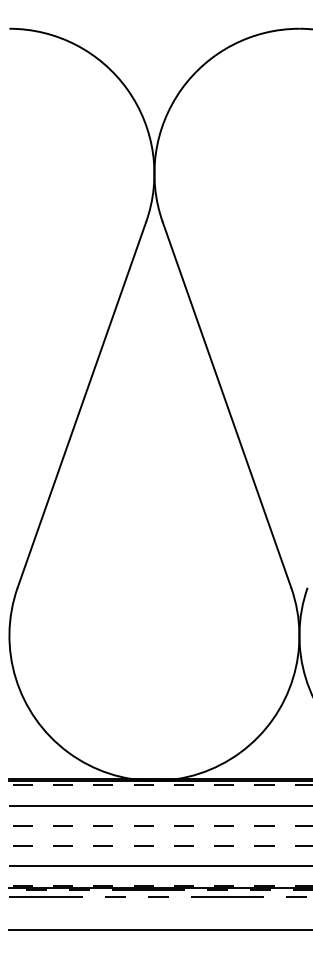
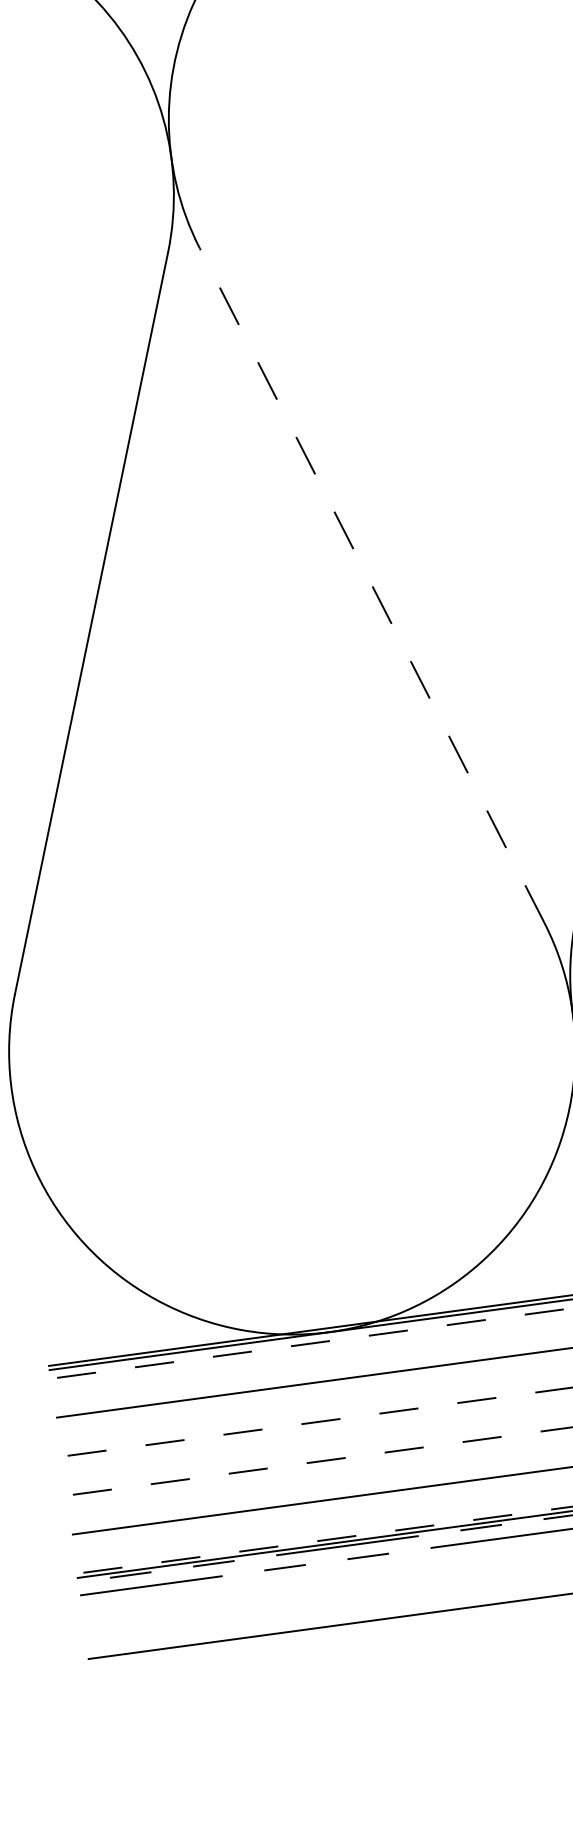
line: (226, 404) -> (371, 585), solid -> dashed

